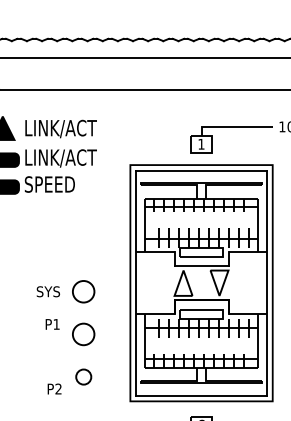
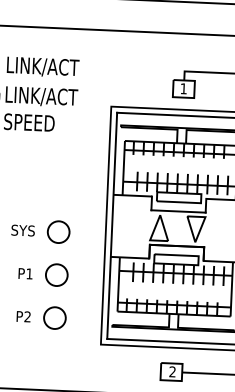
text: (52, 324) -> (25, 273), moved
circle: (83, 376) -> (54, 317), size x1.43
text: (54, 388) -> (23, 316), moved

